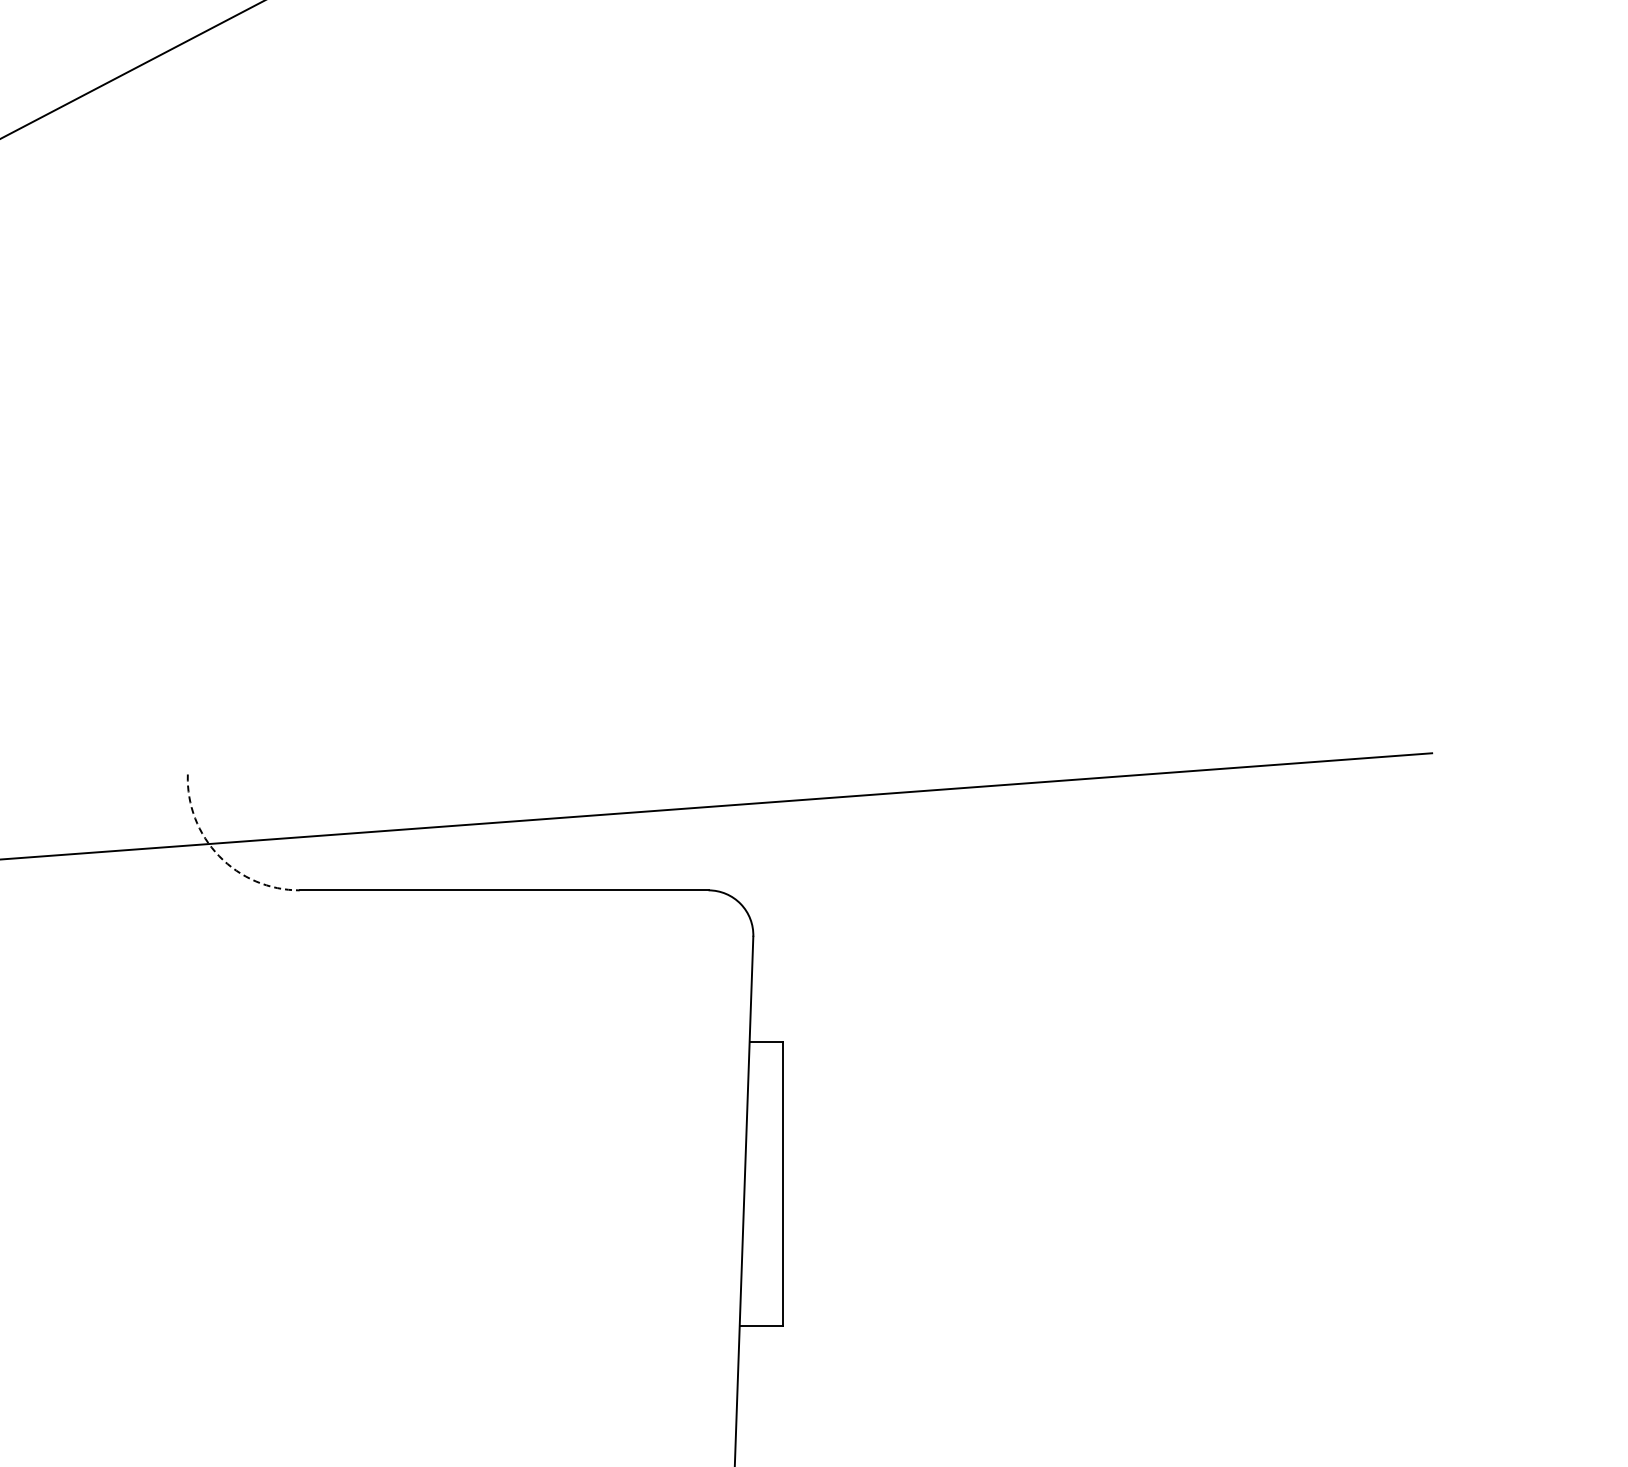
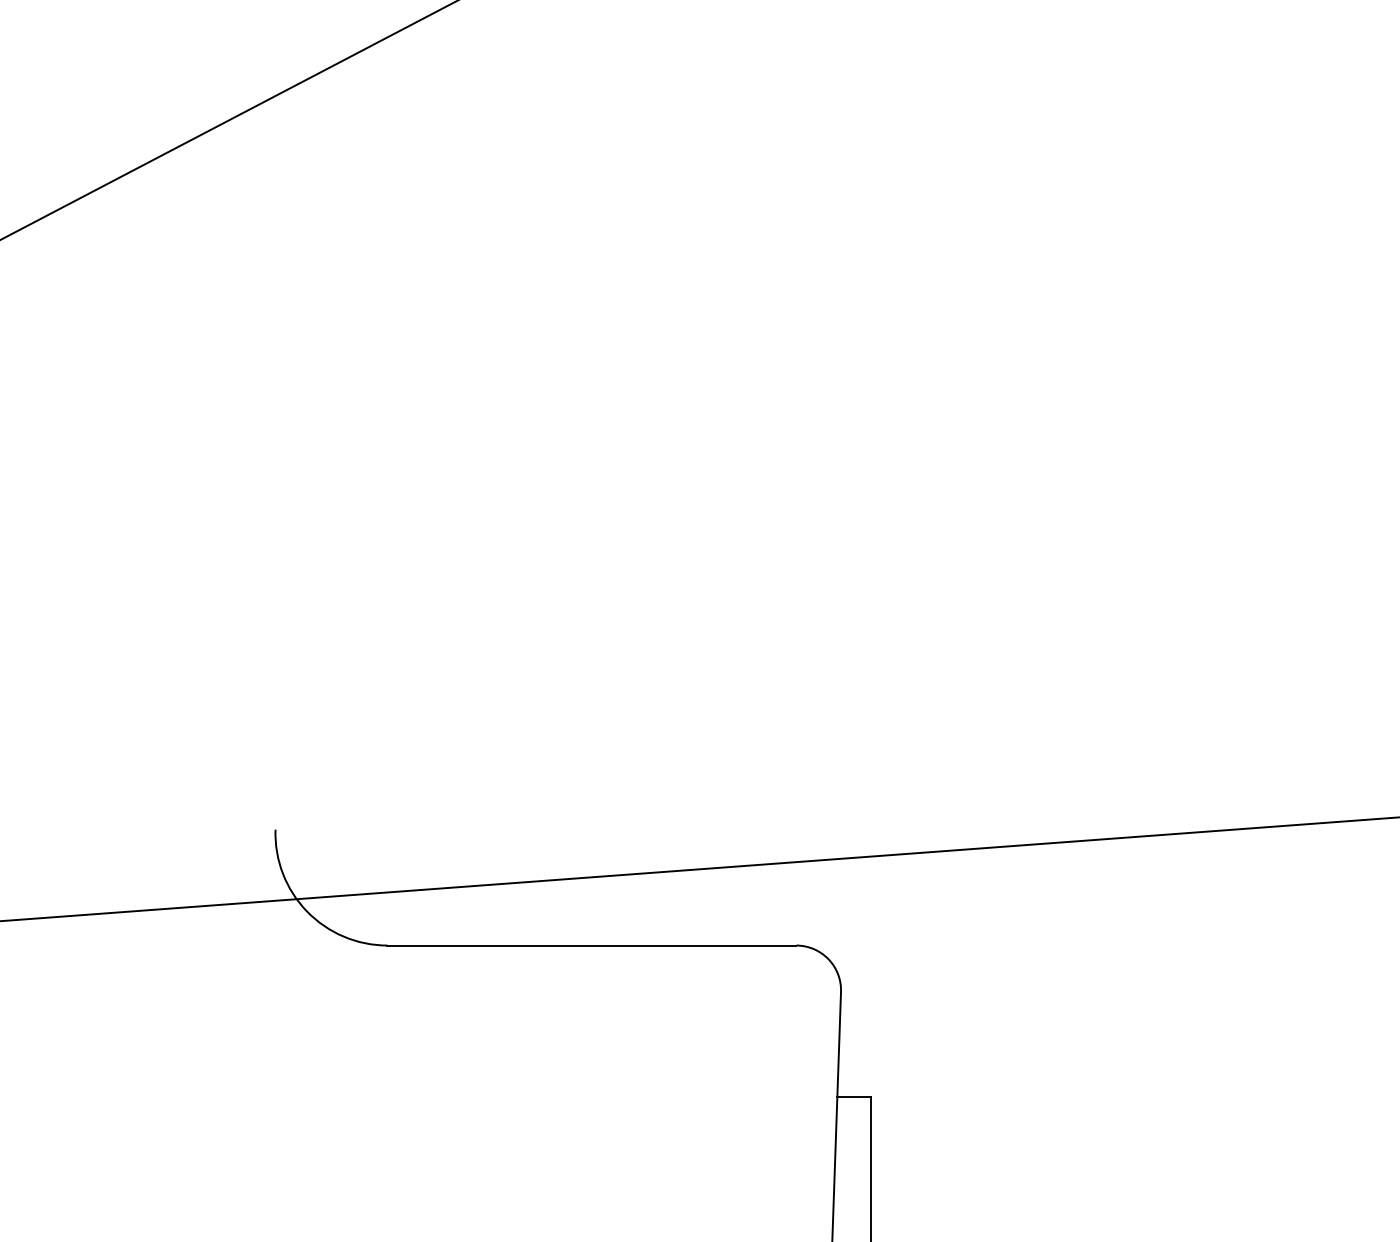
arc: (219, 856) -> (307, 911), dashed -> solid

